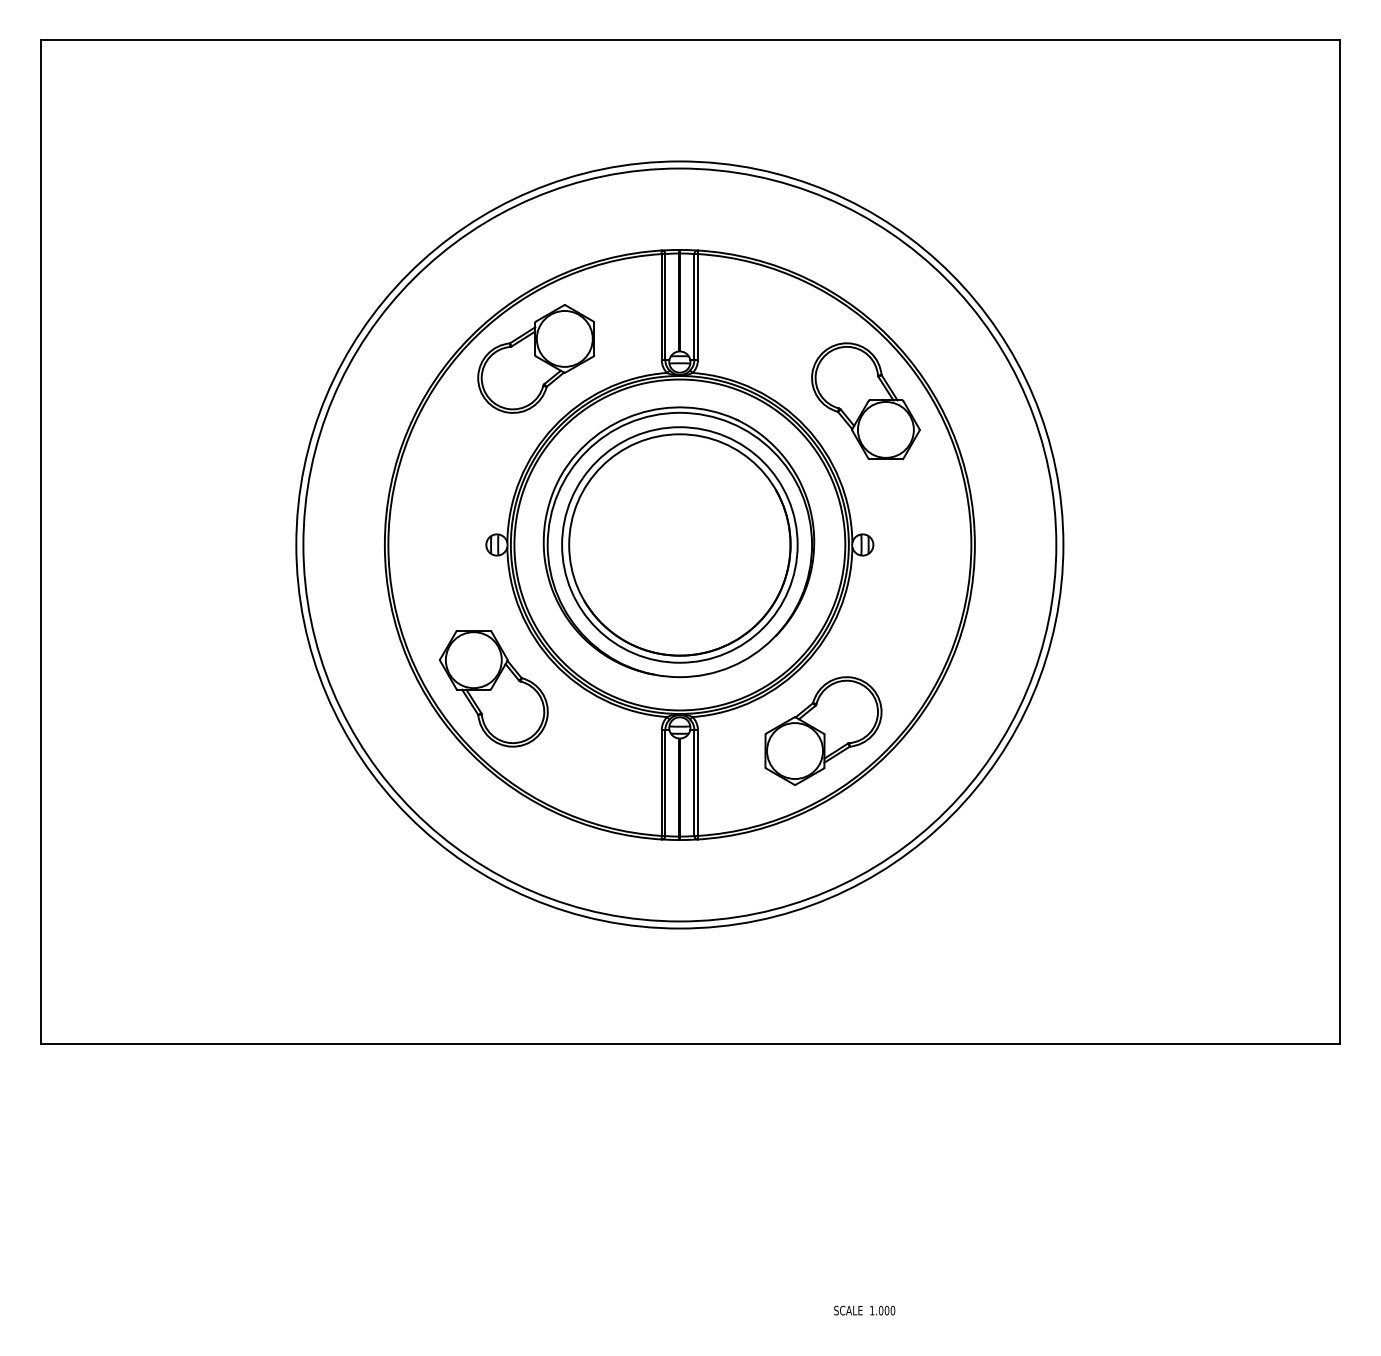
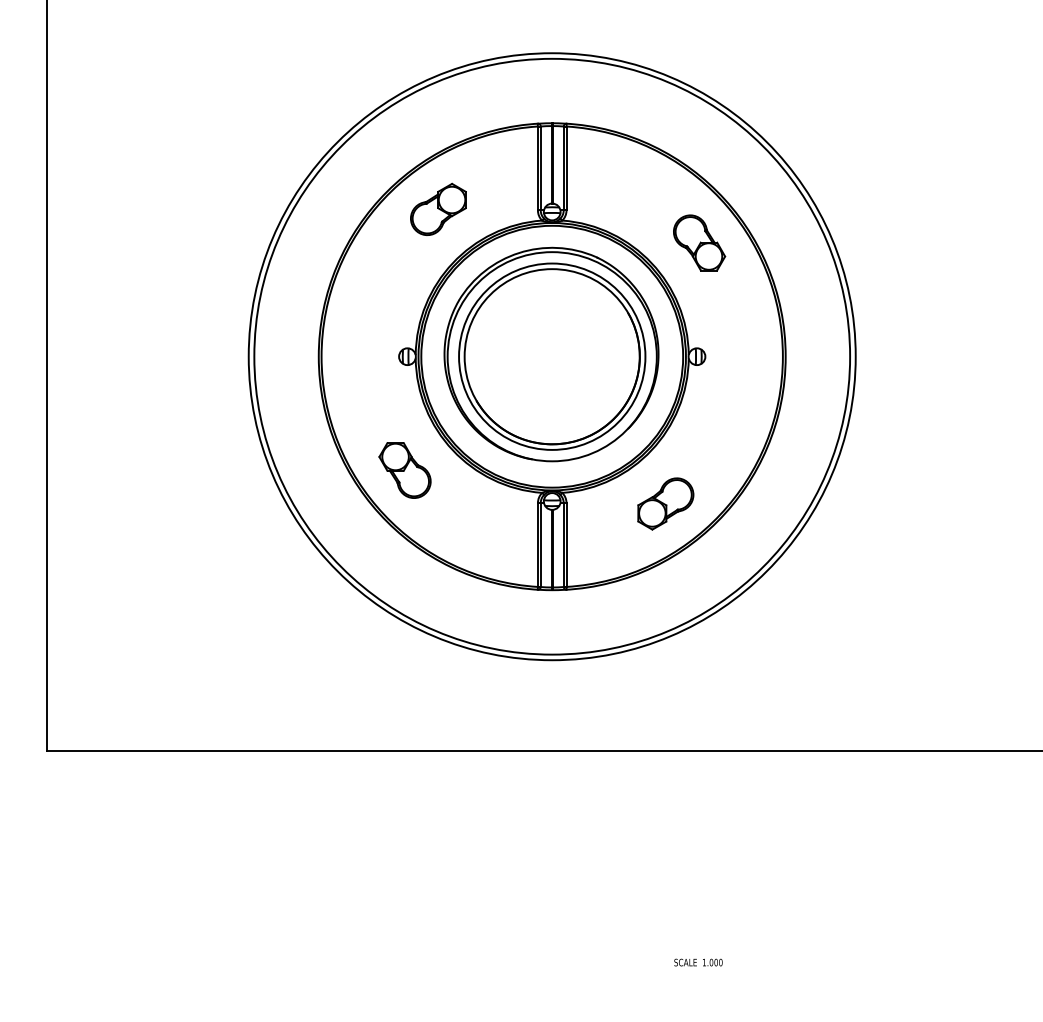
part: (535, 358) -> (437, 209), size x0.6
part: (865, 400) -> (699, 242), size x0.6
part: (493, 688) -> (404, 470), size x0.6
part: (823, 730) -> (665, 503), size x0.6

